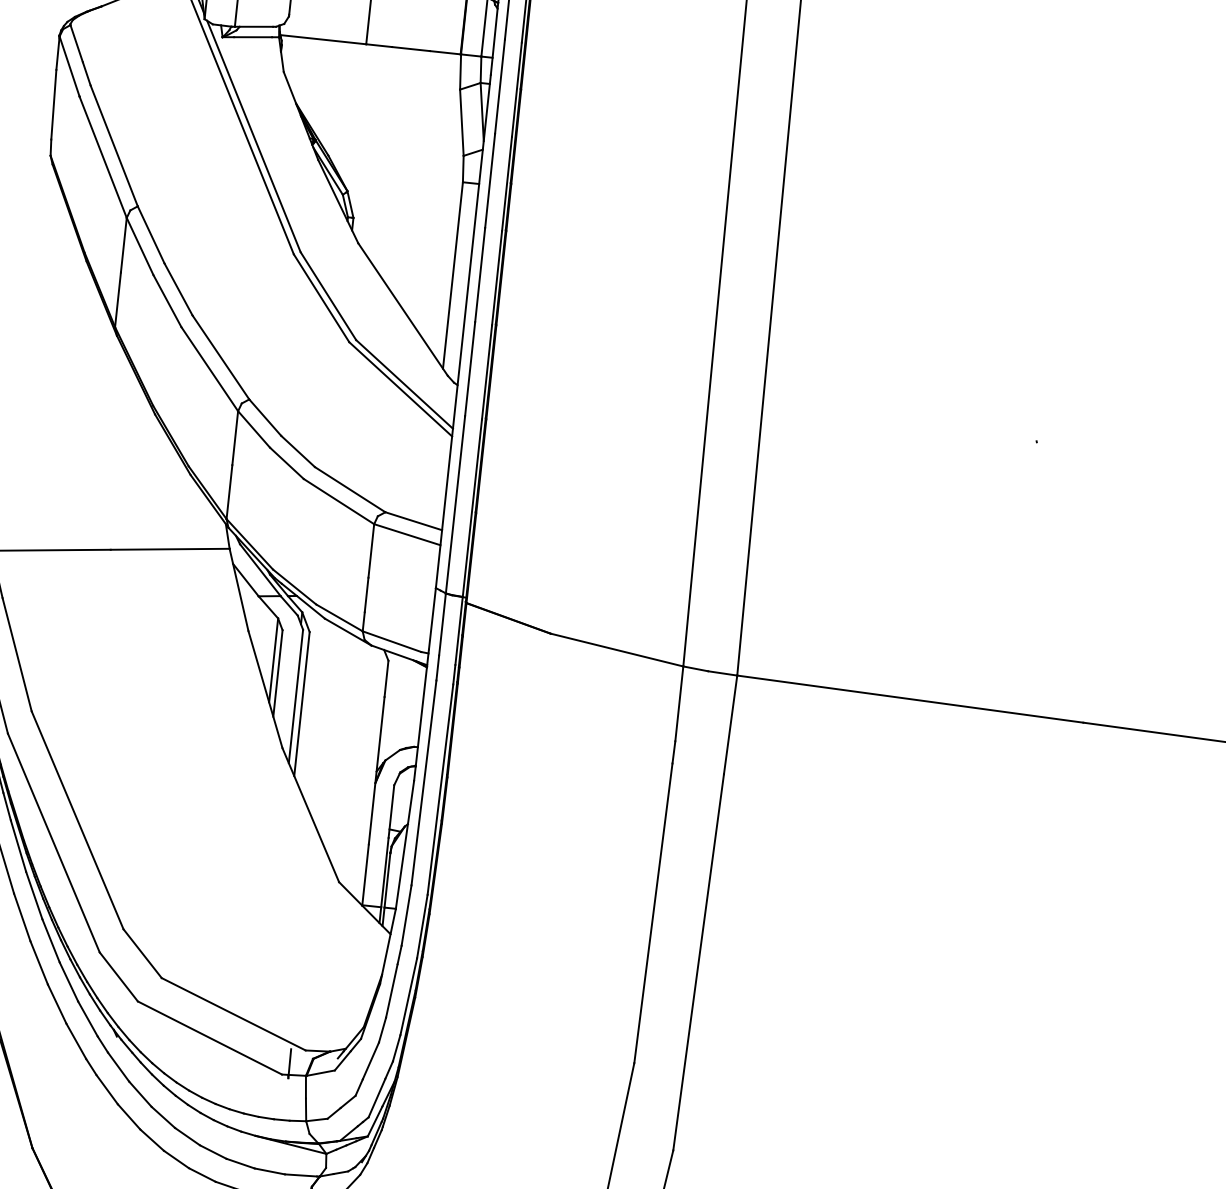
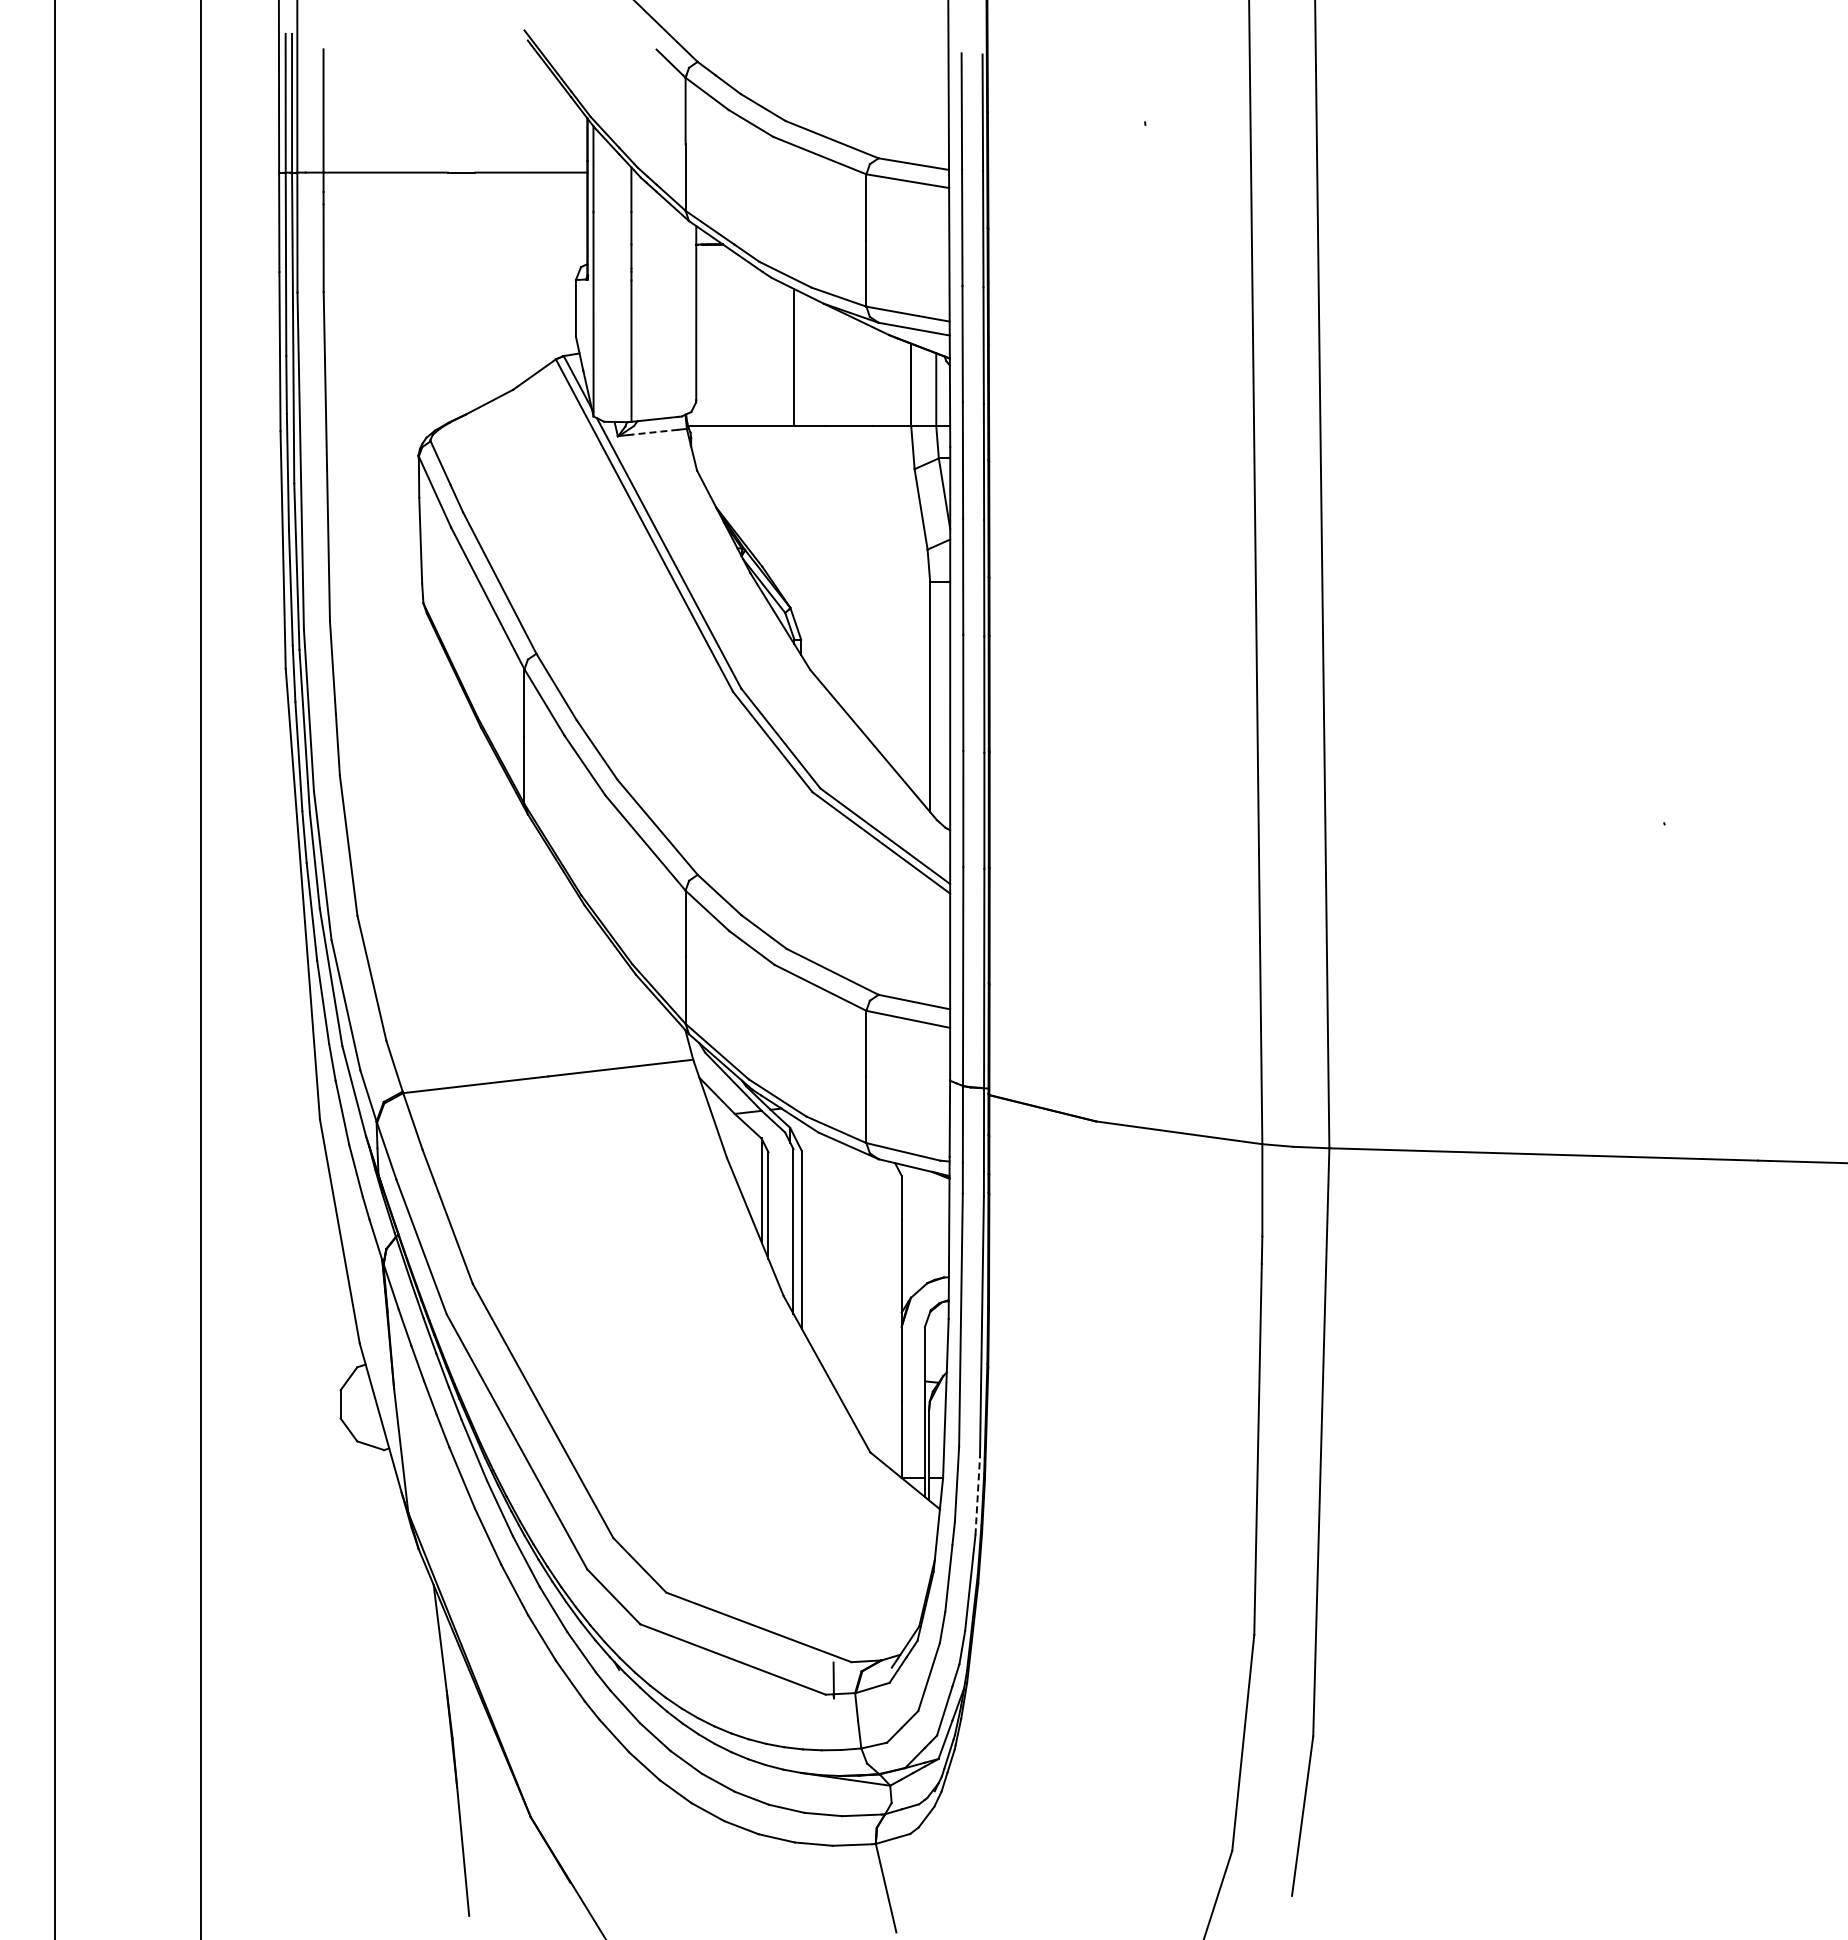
line: (252, 37) -> (654, 432), solid -> dashed
line: (422, 926) -> (977, 1495), solid -> dashed

